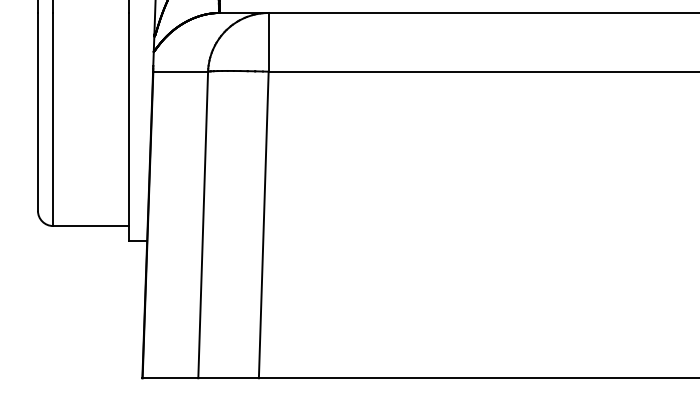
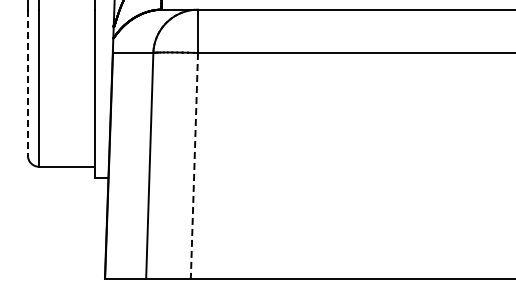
line: (37, 111) -> (27, 82), solid -> dashed
line: (263, 225) -> (194, 166), solid -> dashed

